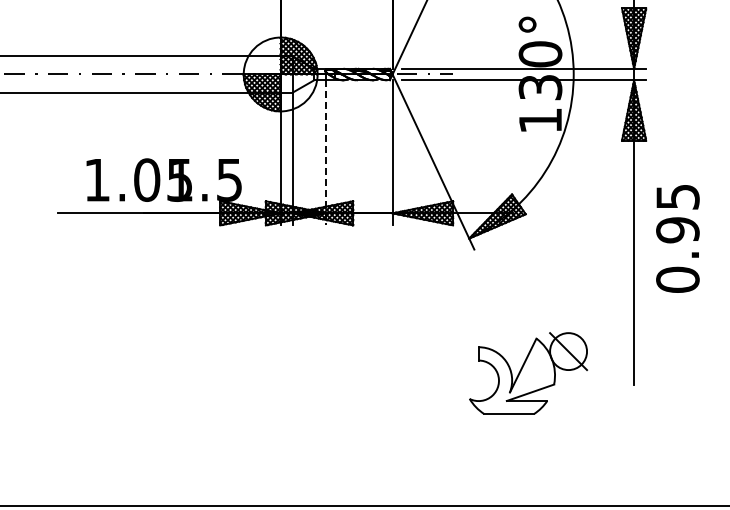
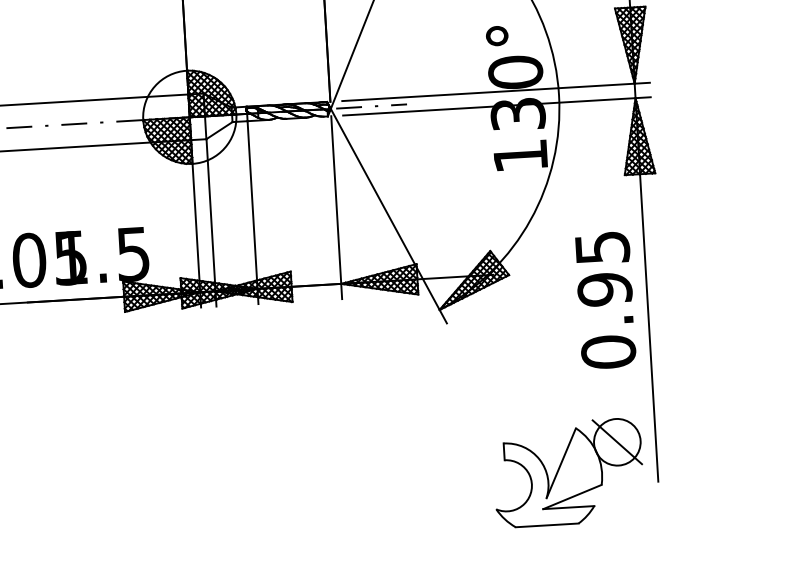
line: (326, 152) -> (253, 212), dashed -> solid
text: (677, 238) -> (605, 300), moved
part: (528, 373) -> (568, 472), moved

